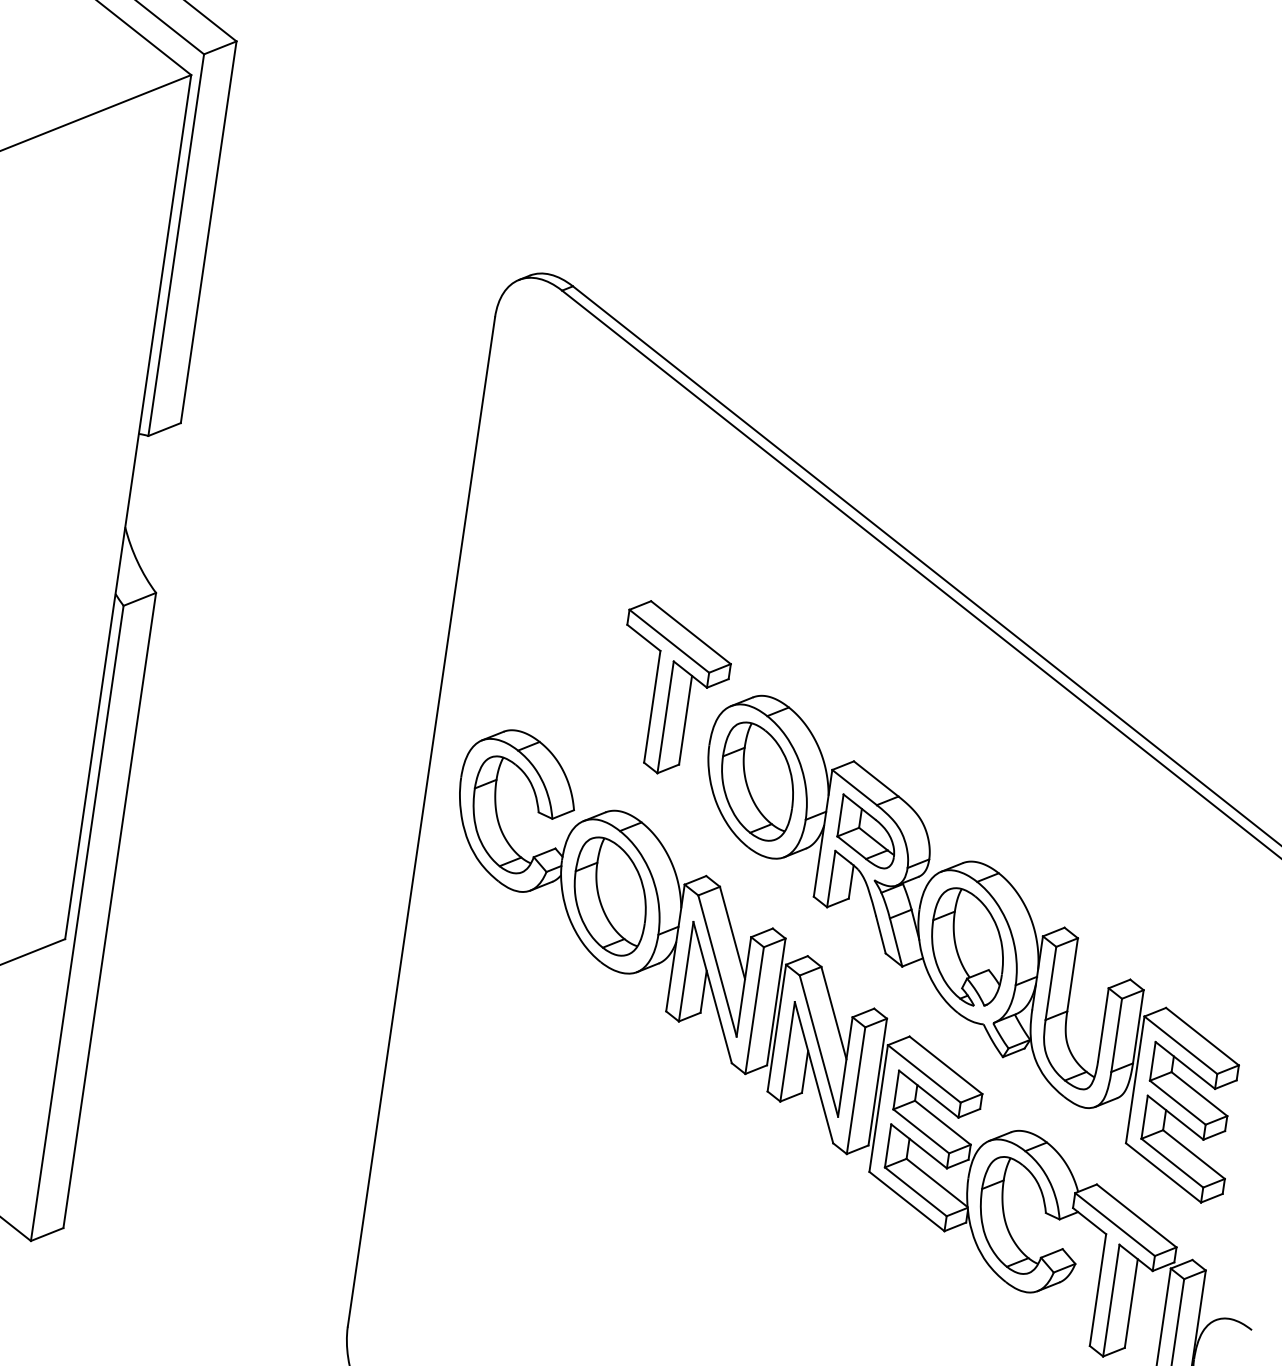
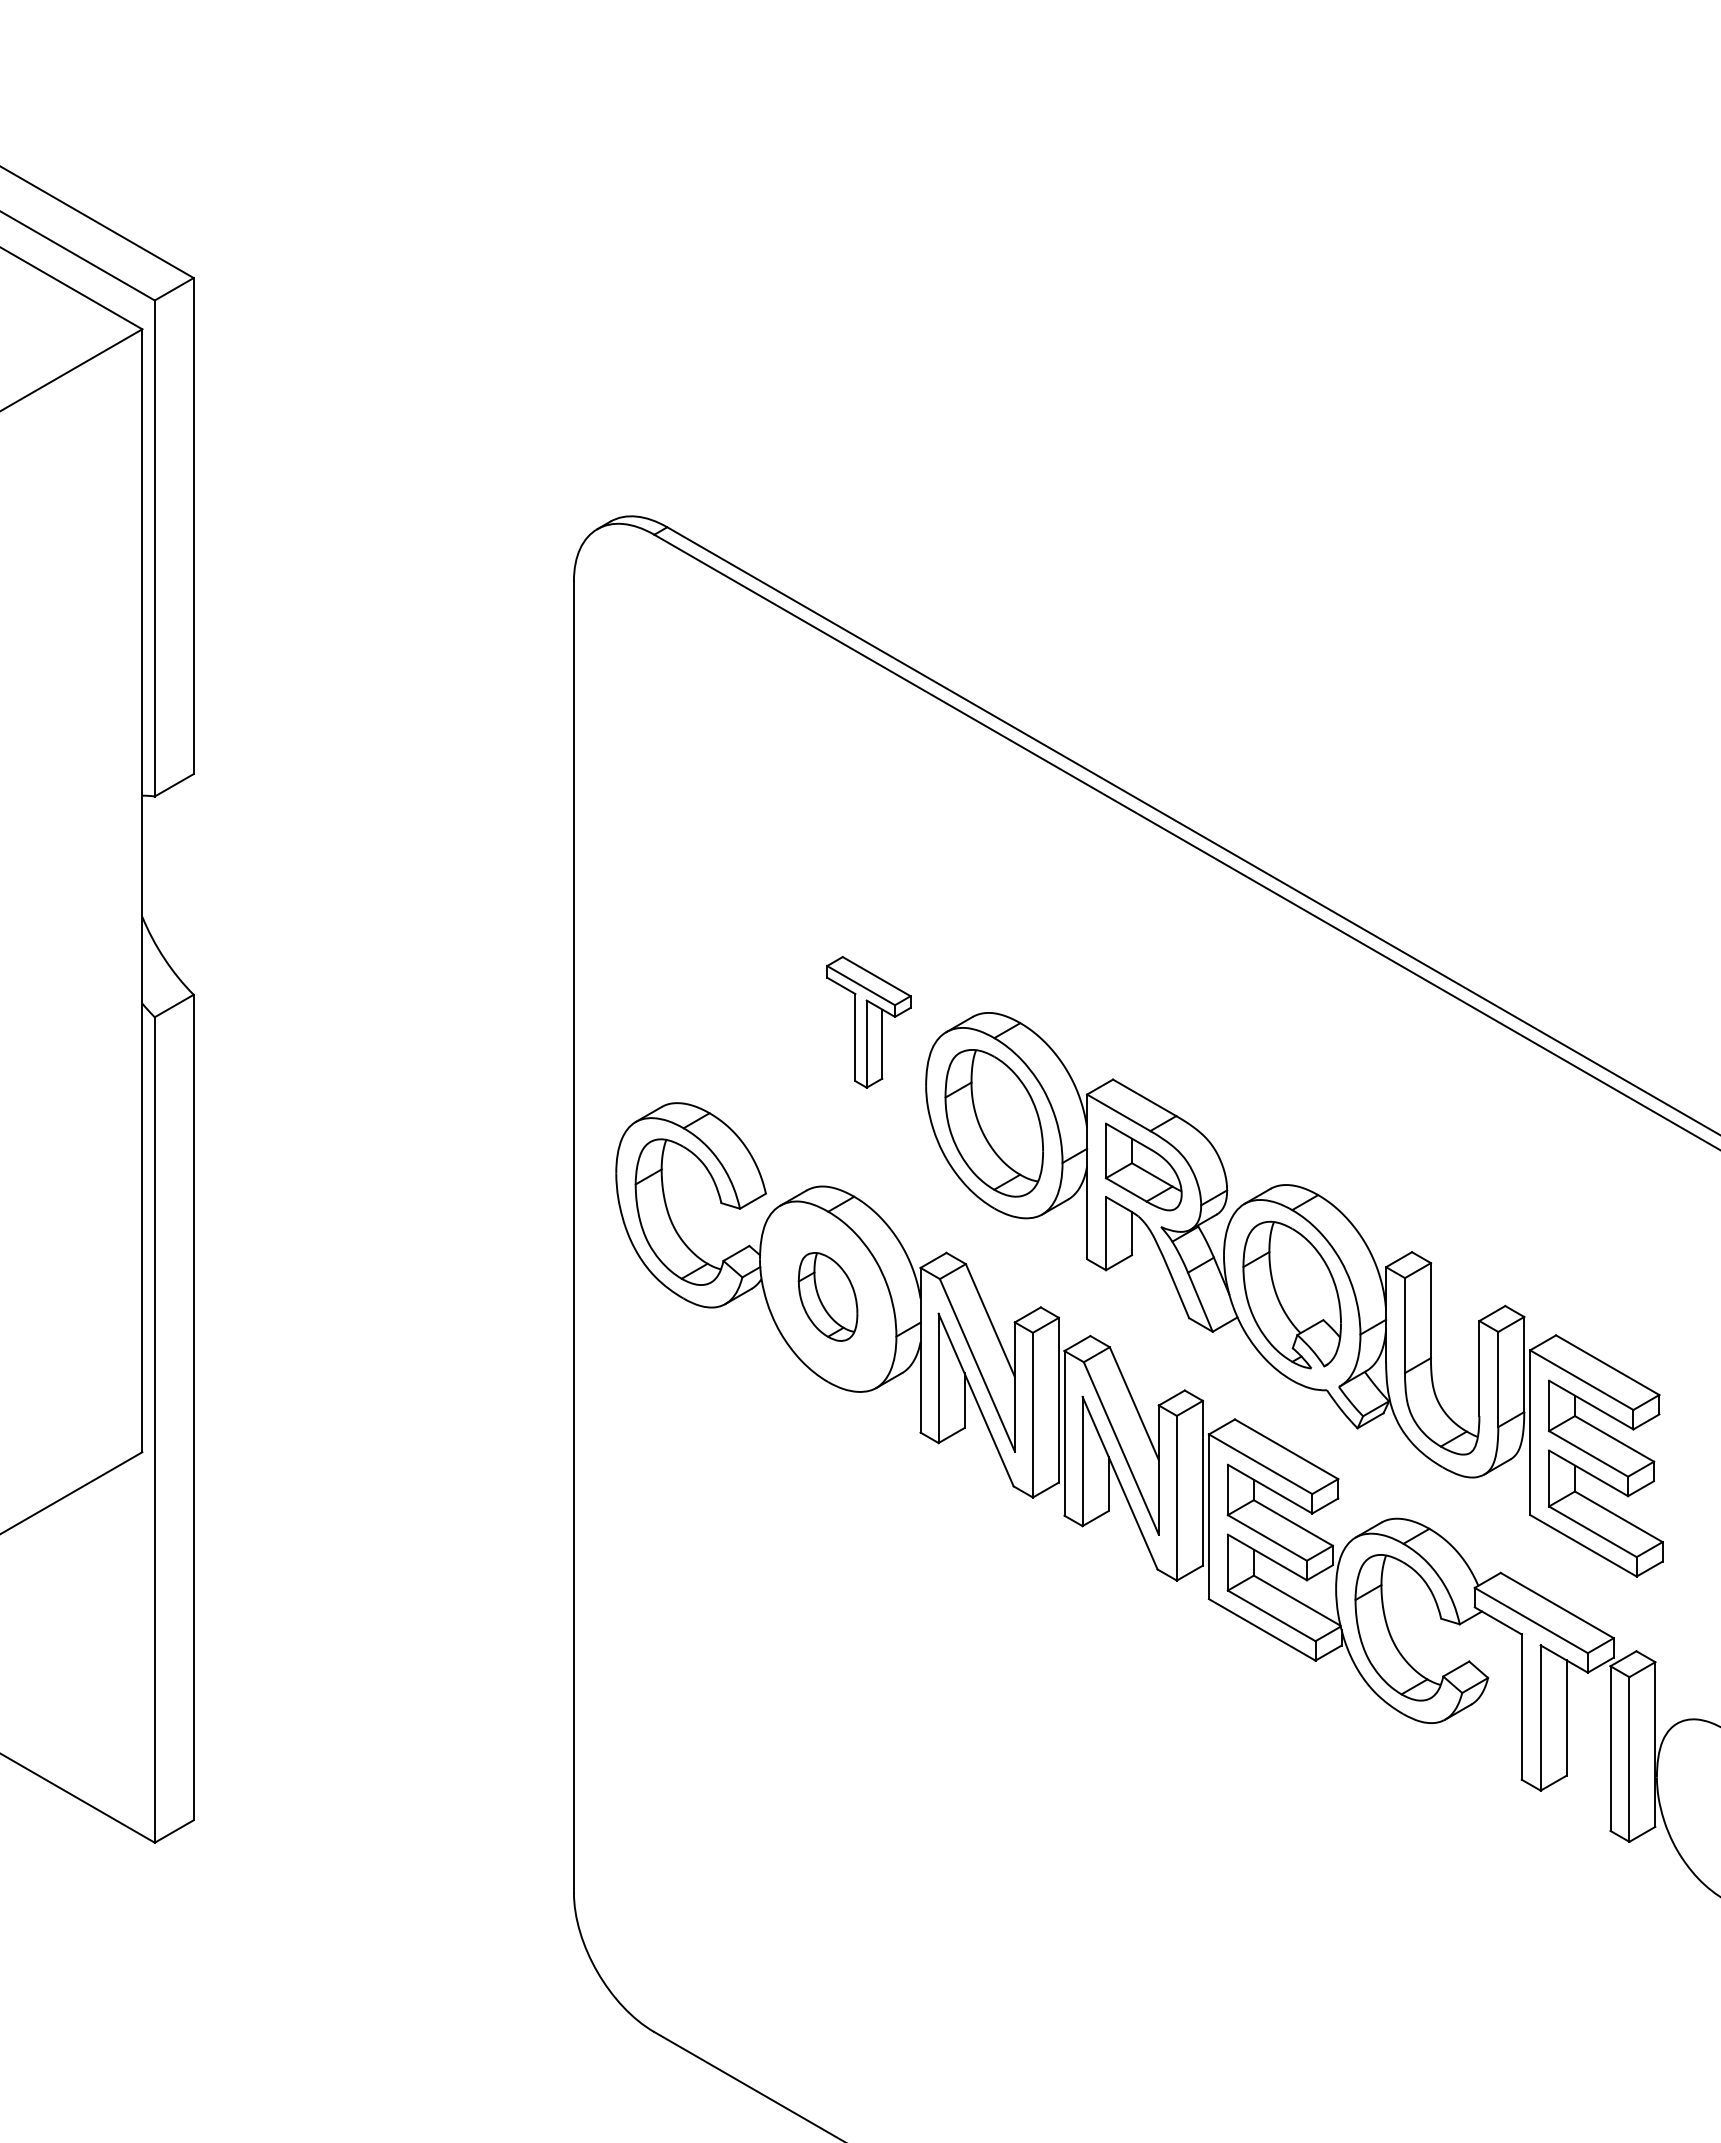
part: (672, 689) -> (868, 1022), size x0.6
part: (609, 896) -> (827, 1296), size x0.6

